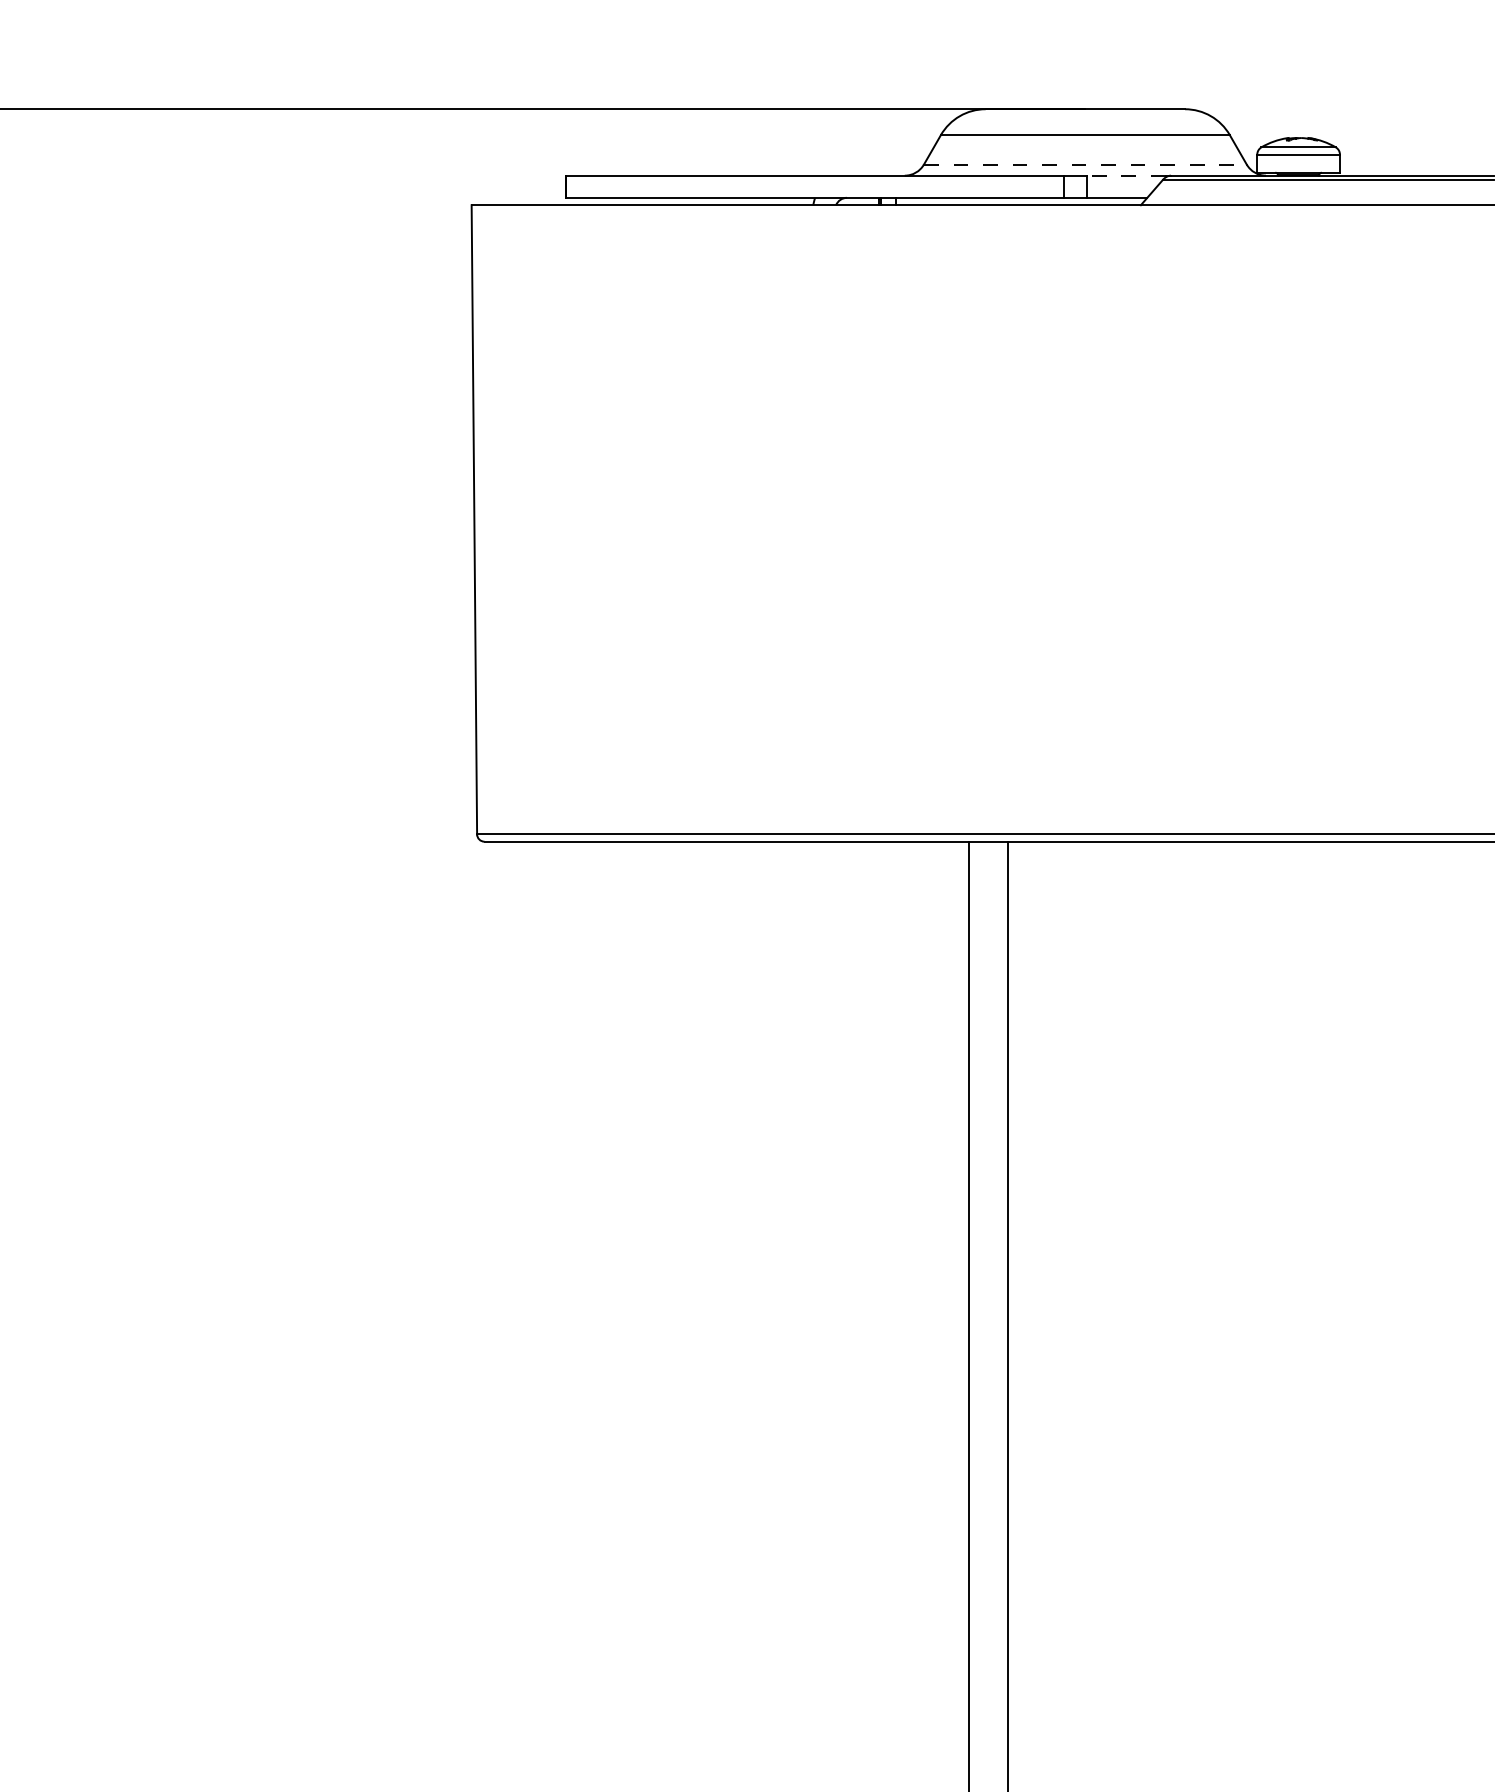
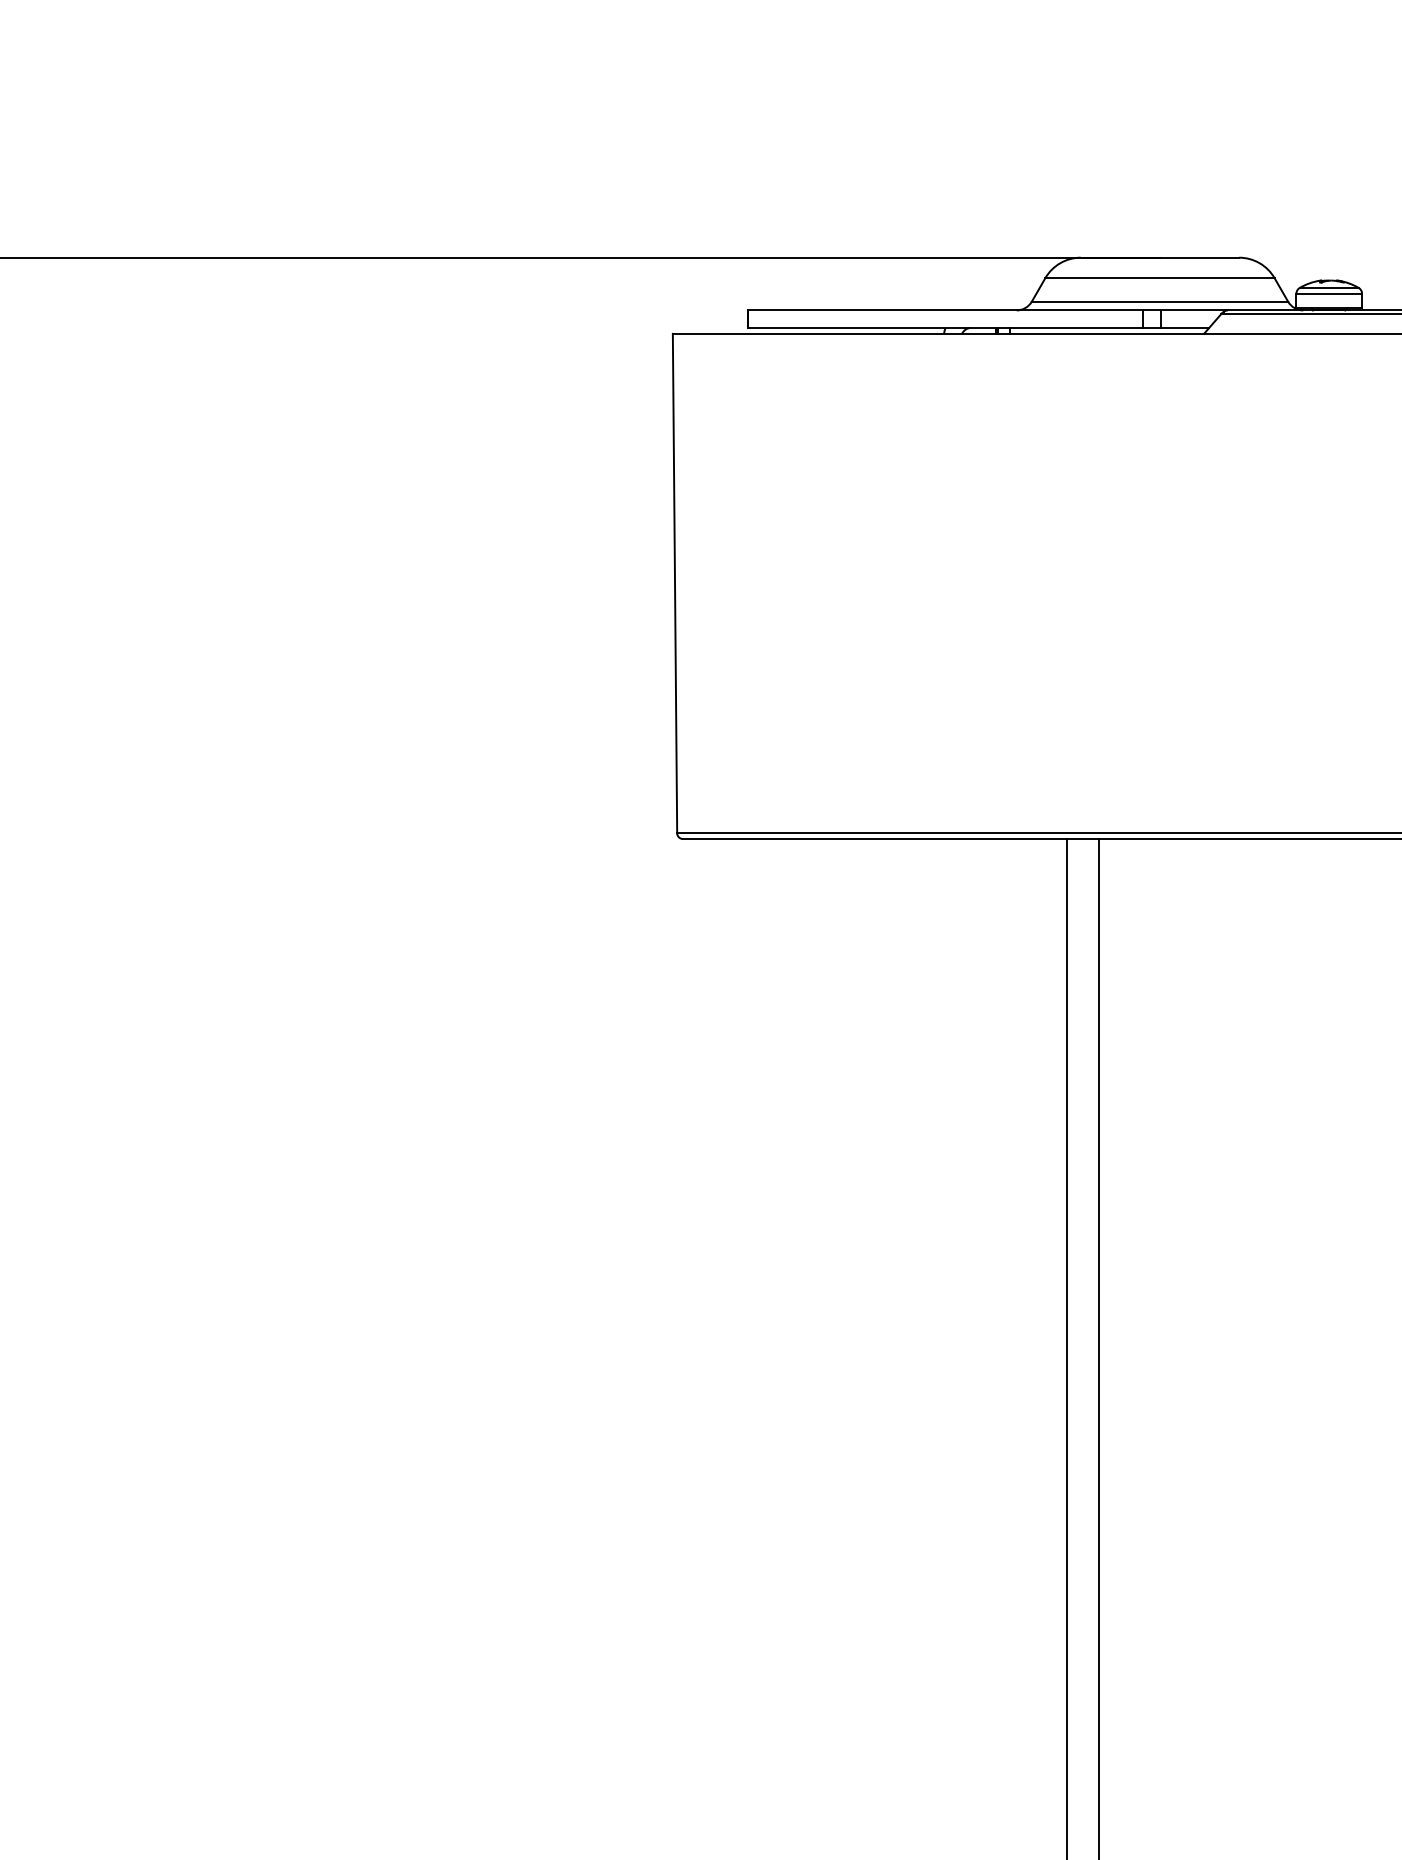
line: (1086, 164) -> (1160, 301), dashed -> solid
line: (1125, 175) -> (1191, 310), dashed -> solid

